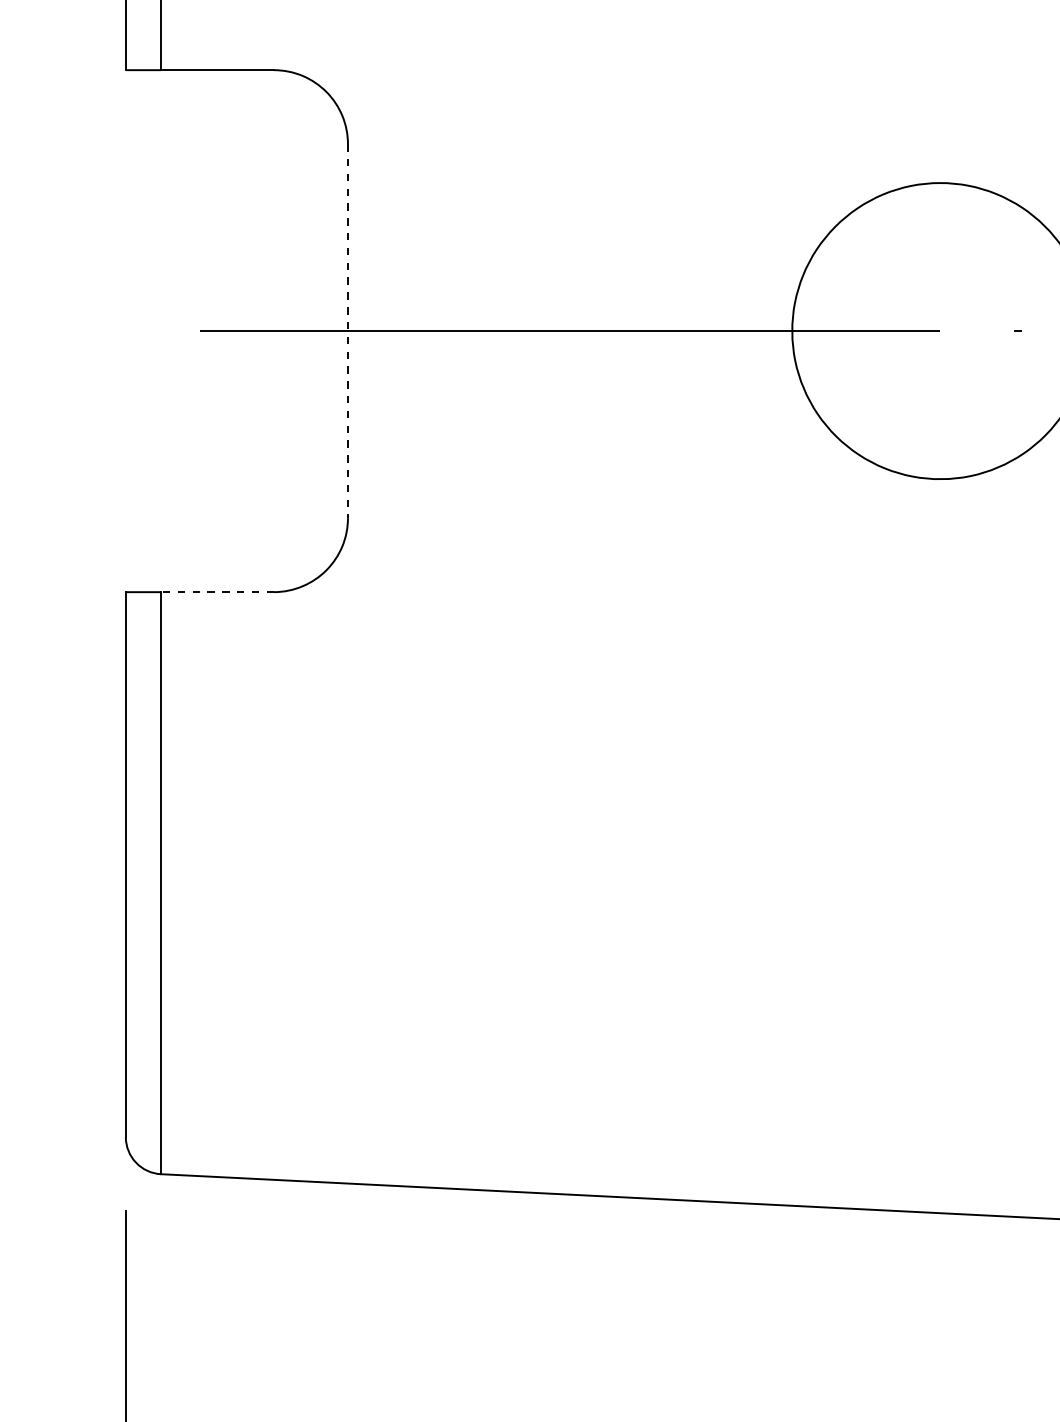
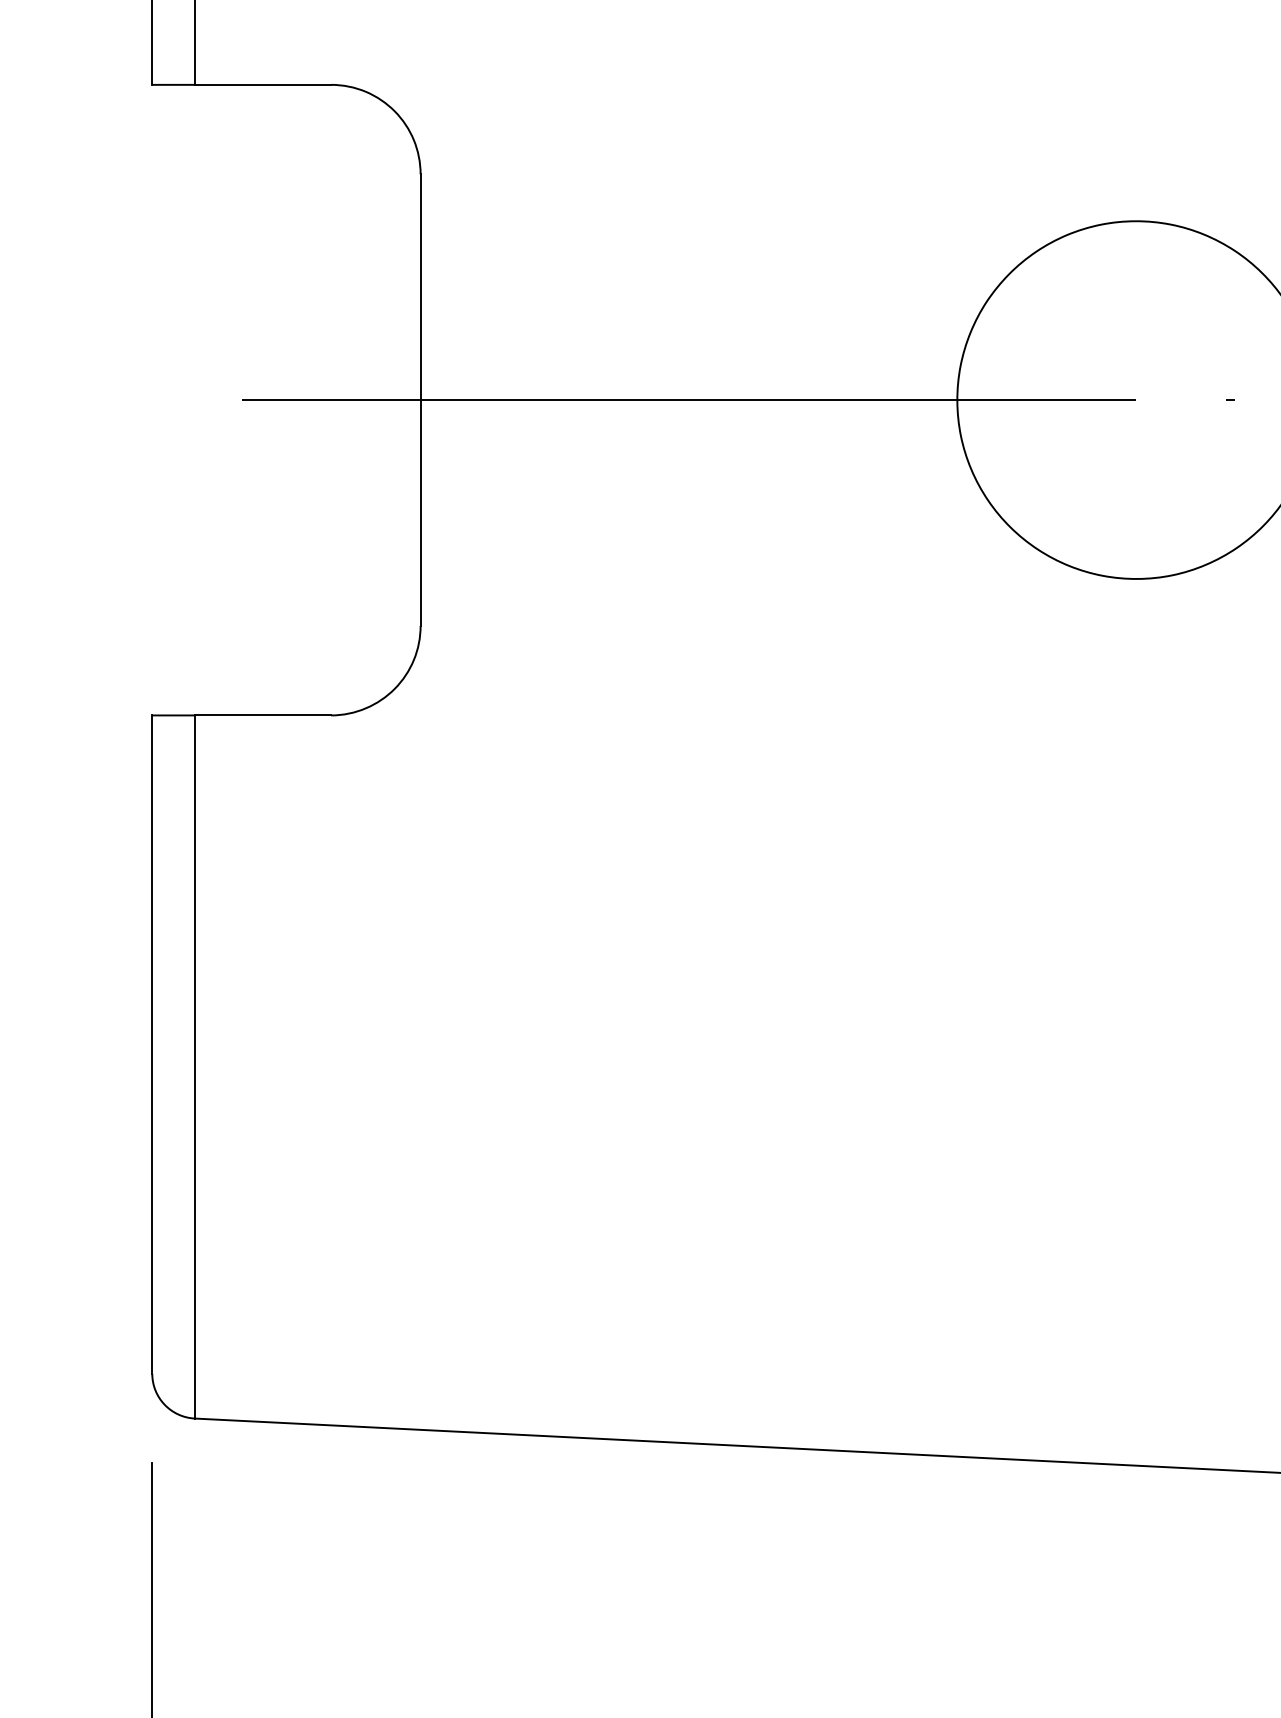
line: (347, 331) -> (420, 400), dashed -> solid
line: (217, 592) -> (262, 715), dashed -> solid

